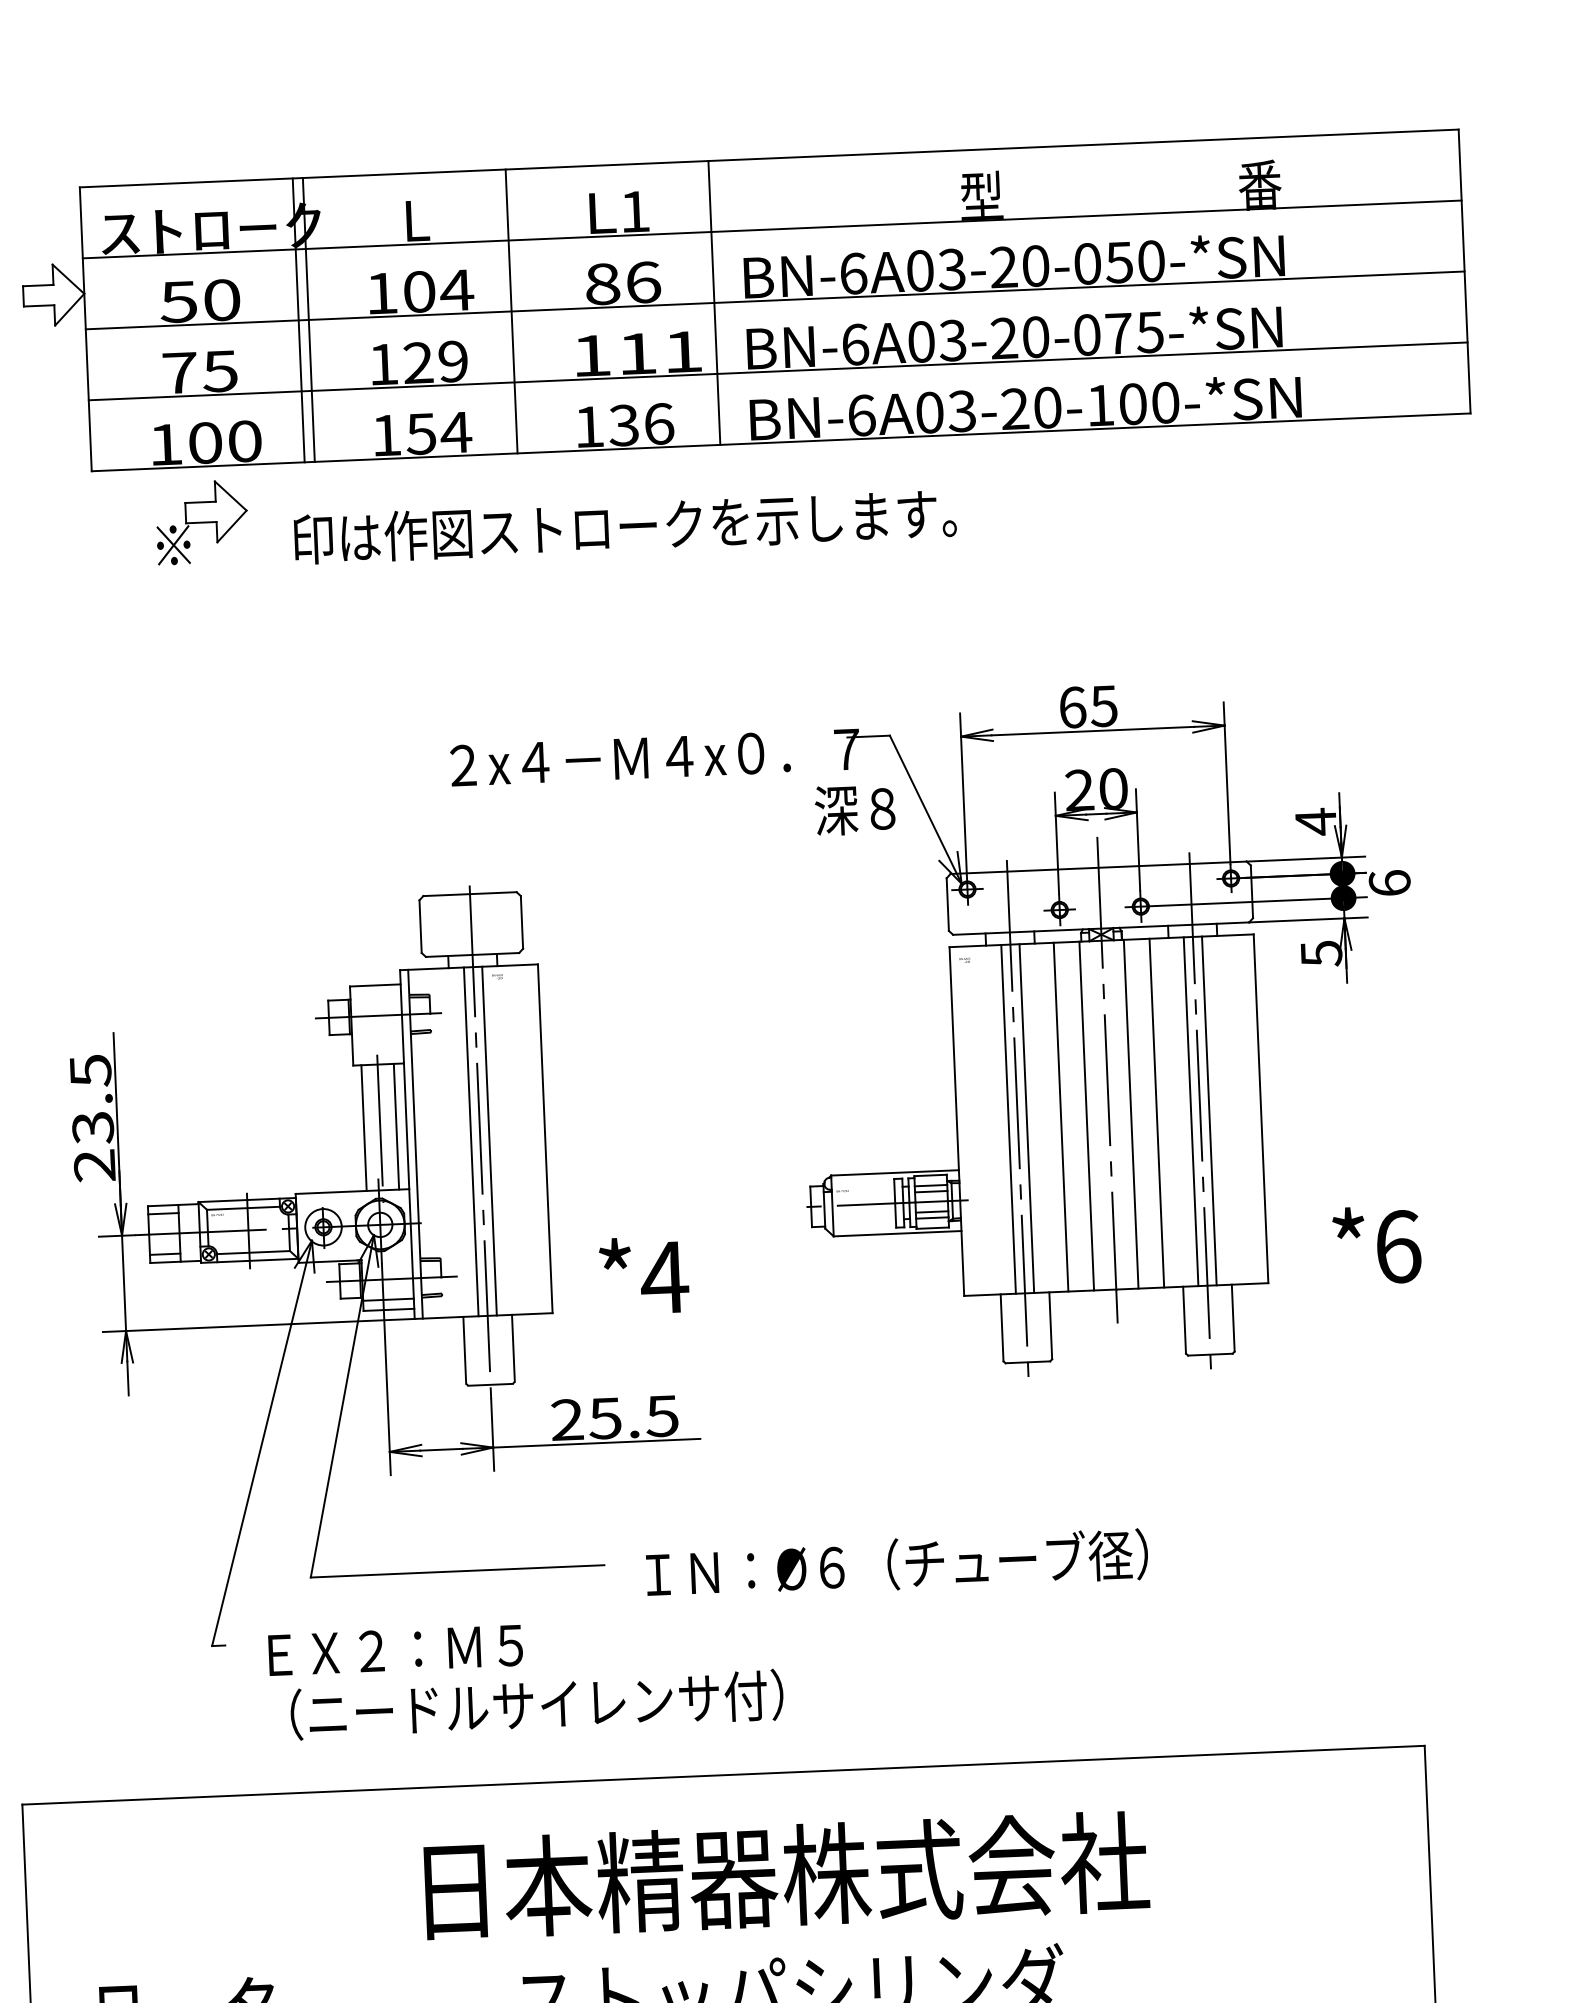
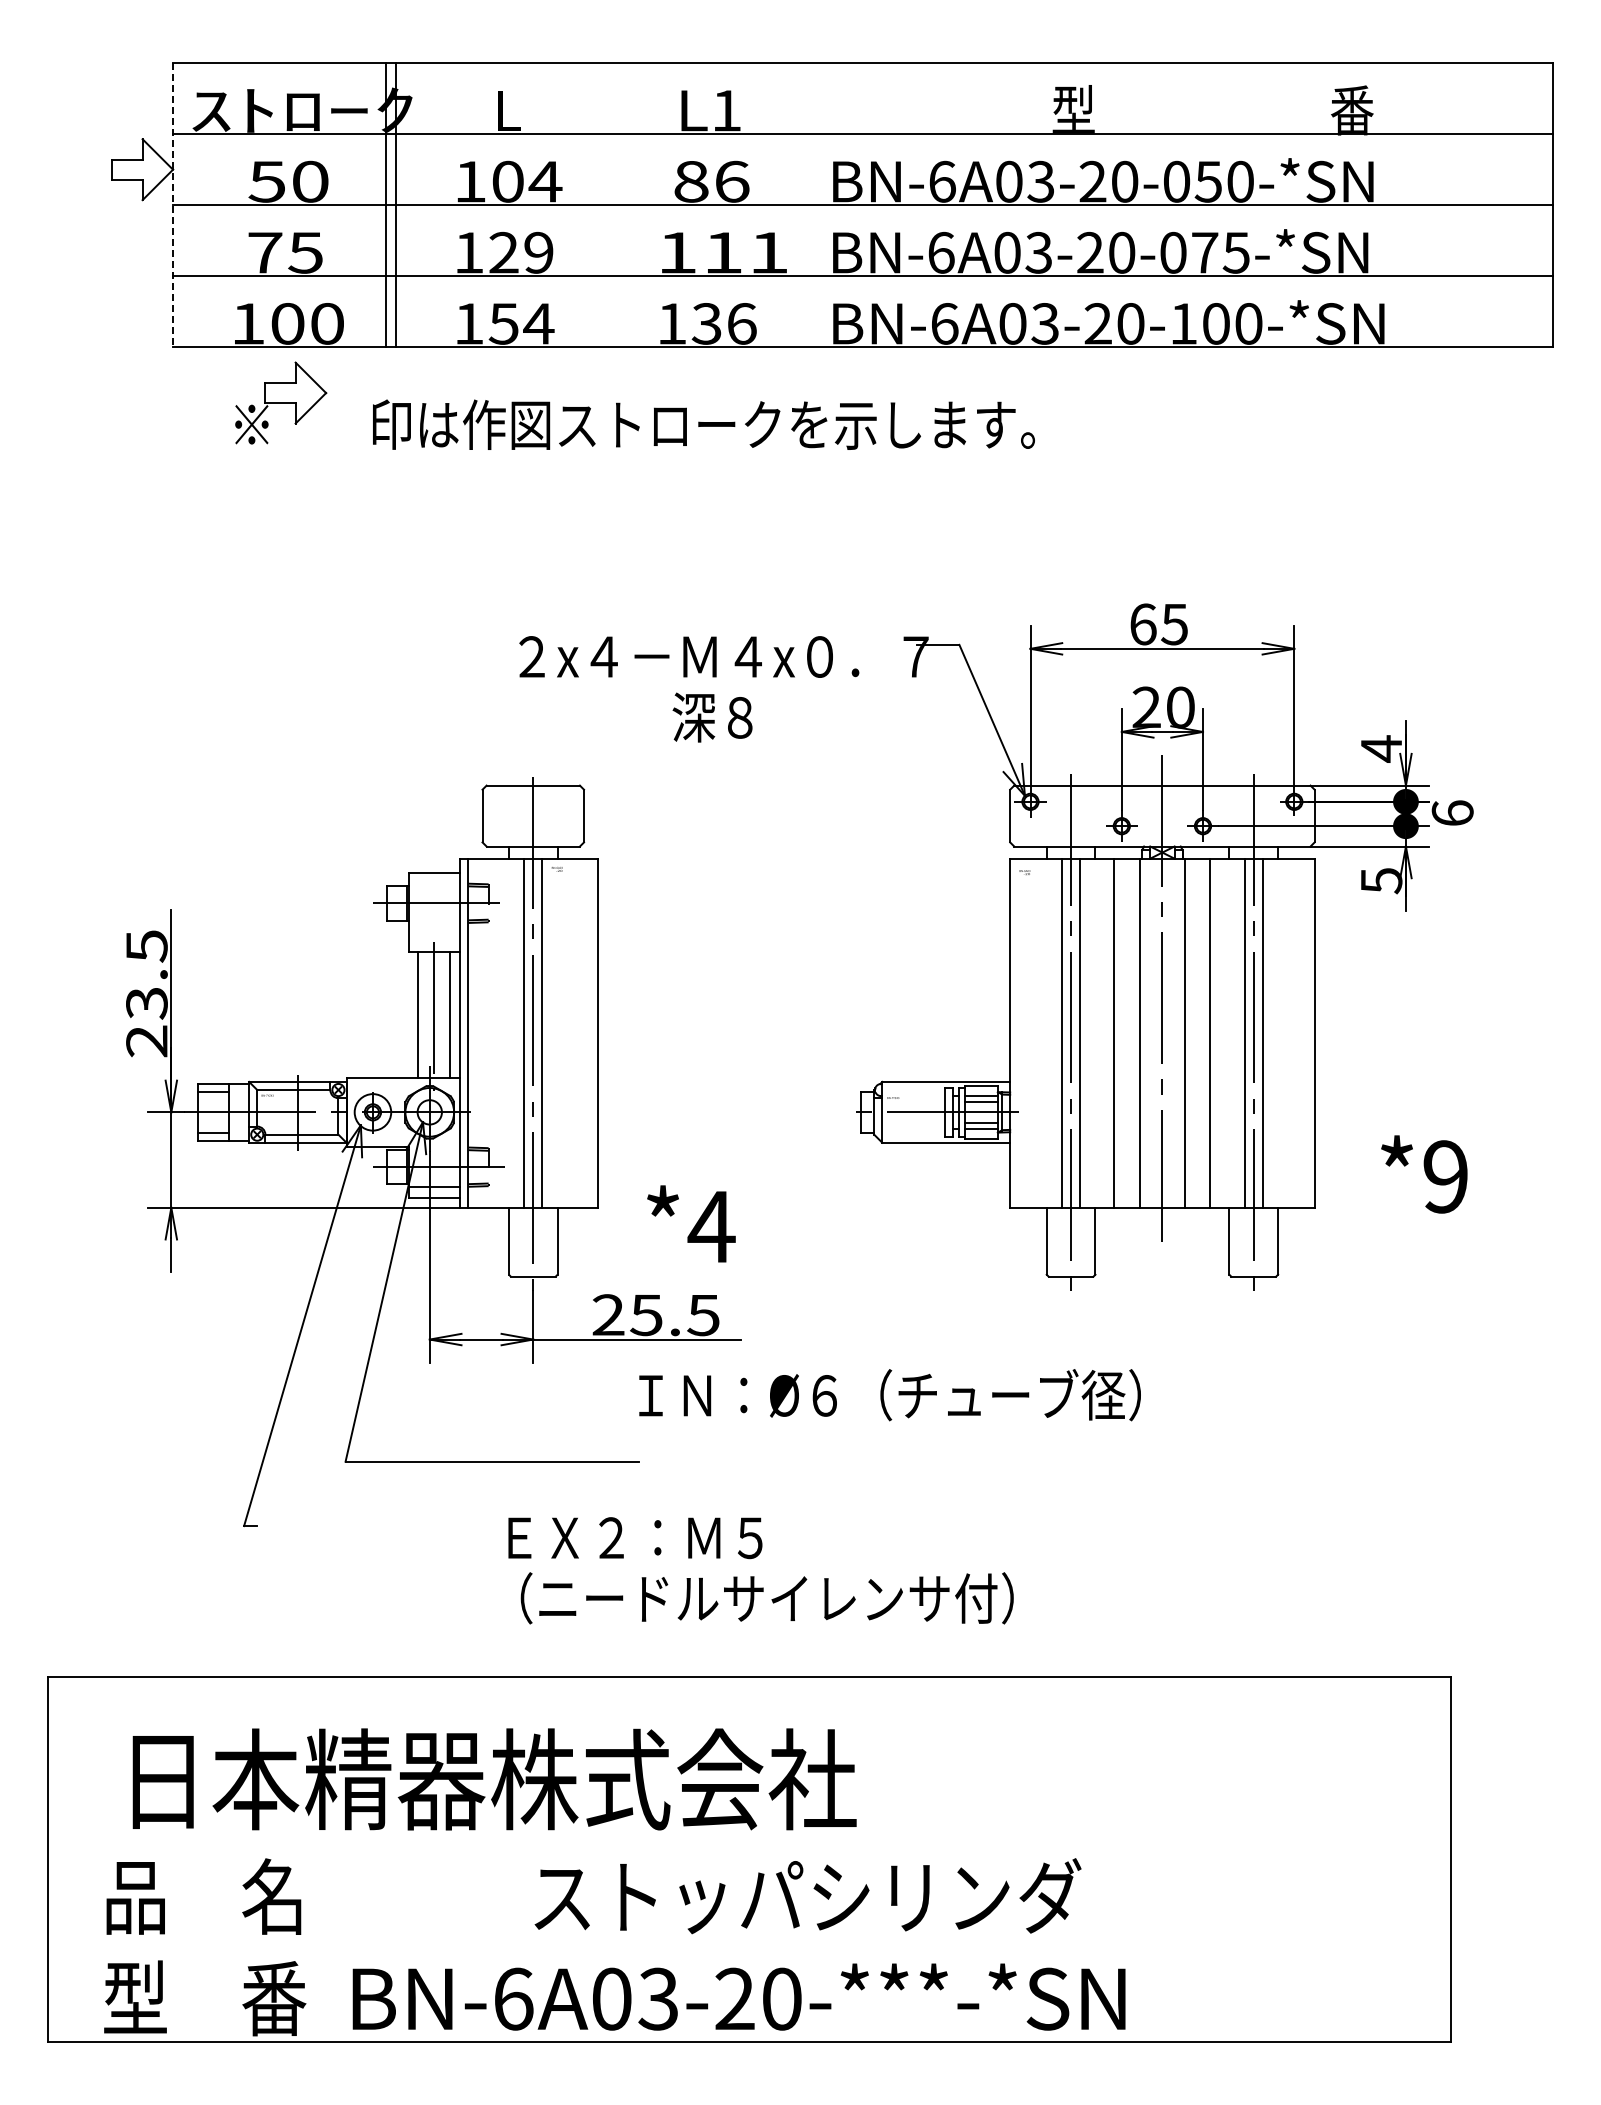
line: (714, 303) -> (802, 205), removed
line: (511, 311) -> (599, 205), removed
line: (86, 329) -> (173, 205), solid -> dashed
text: (855, 809) -> (712, 717), moved
text: (1397, 1246) -> (1445, 1176), *6 -> *9
text: (644, 1275) -> (691, 1223), moved
text: (896, 1564) -> (889, 1395), moved
text: (395, 1650) -> (635, 1538), moved
text: (536, 1704) -> (766, 1598), moved
text: (786, 1875) -> (494, 1779), moved

